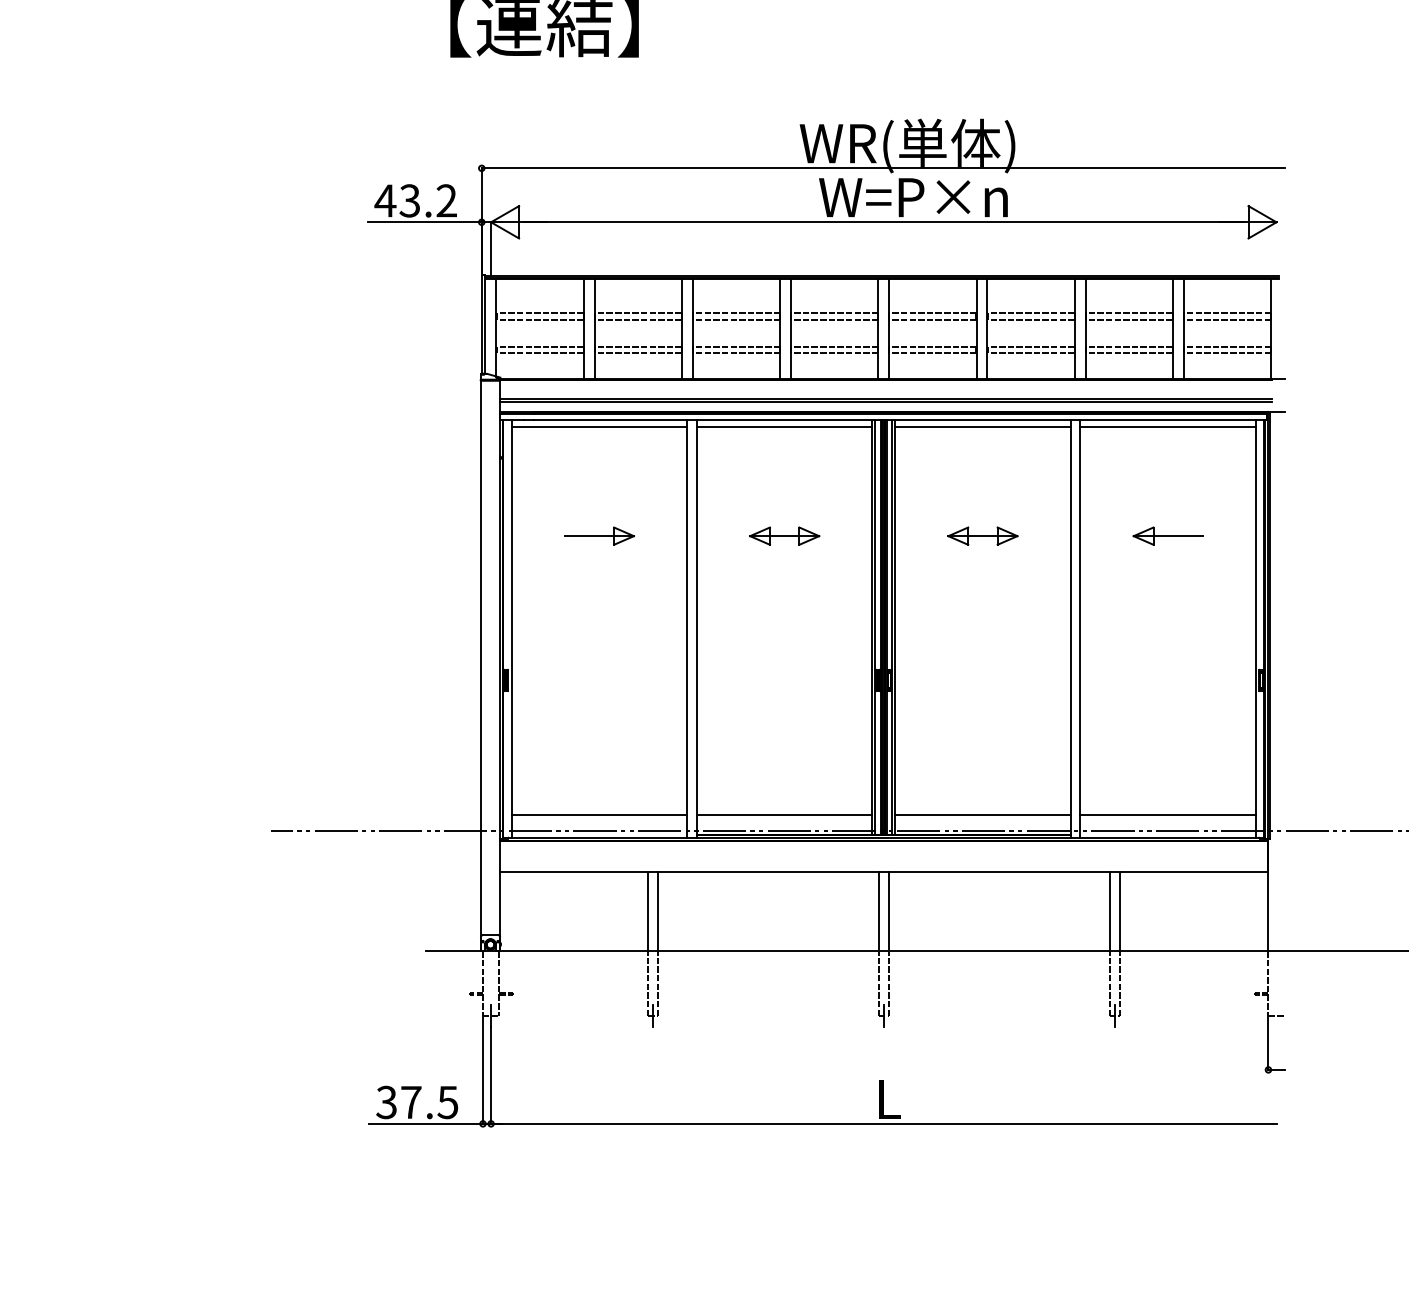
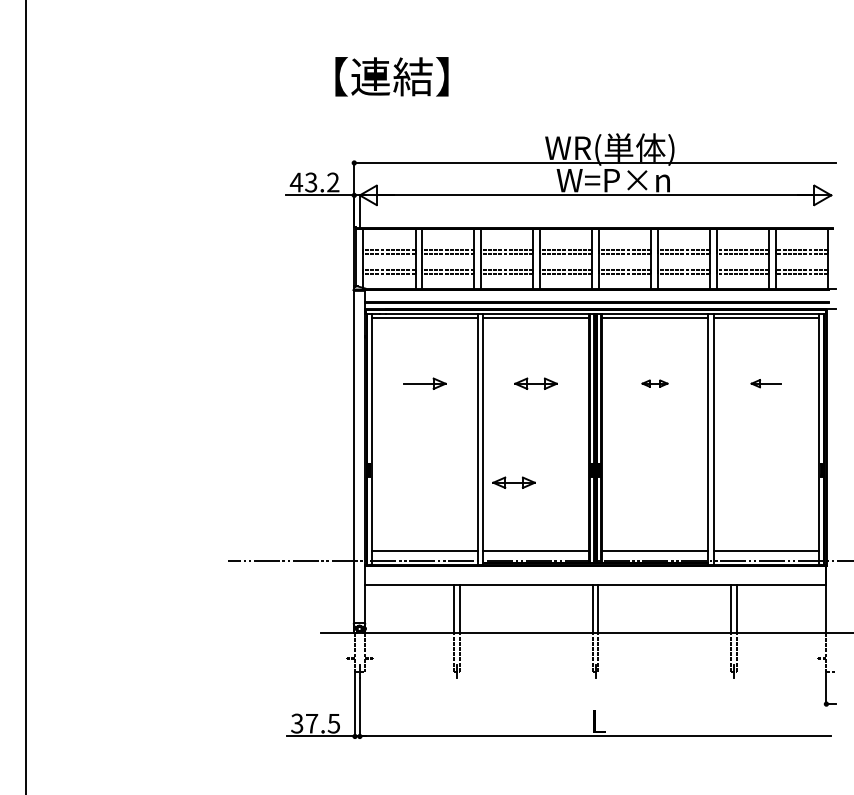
part: (981, 535) -> (654, 383), size x0.6
part: (1166, 535) -> (765, 383), size x0.7
part: (747, 700) -> (513, 482), added

